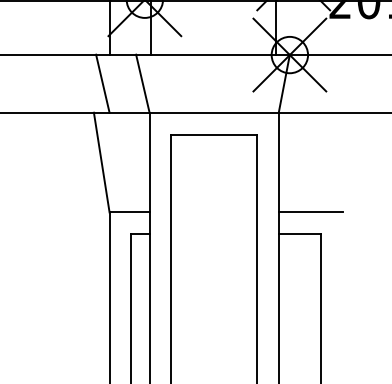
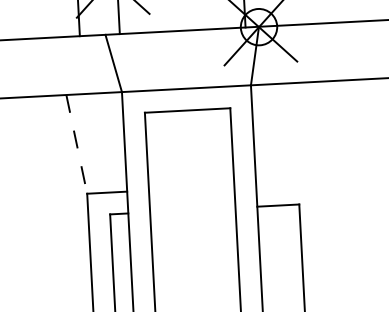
line: (102, 83) -> (73, 65), removed
line: (101, 163) -> (76, 145), solid -> dashed
line: (310, 212) -> (287, 183), removed

